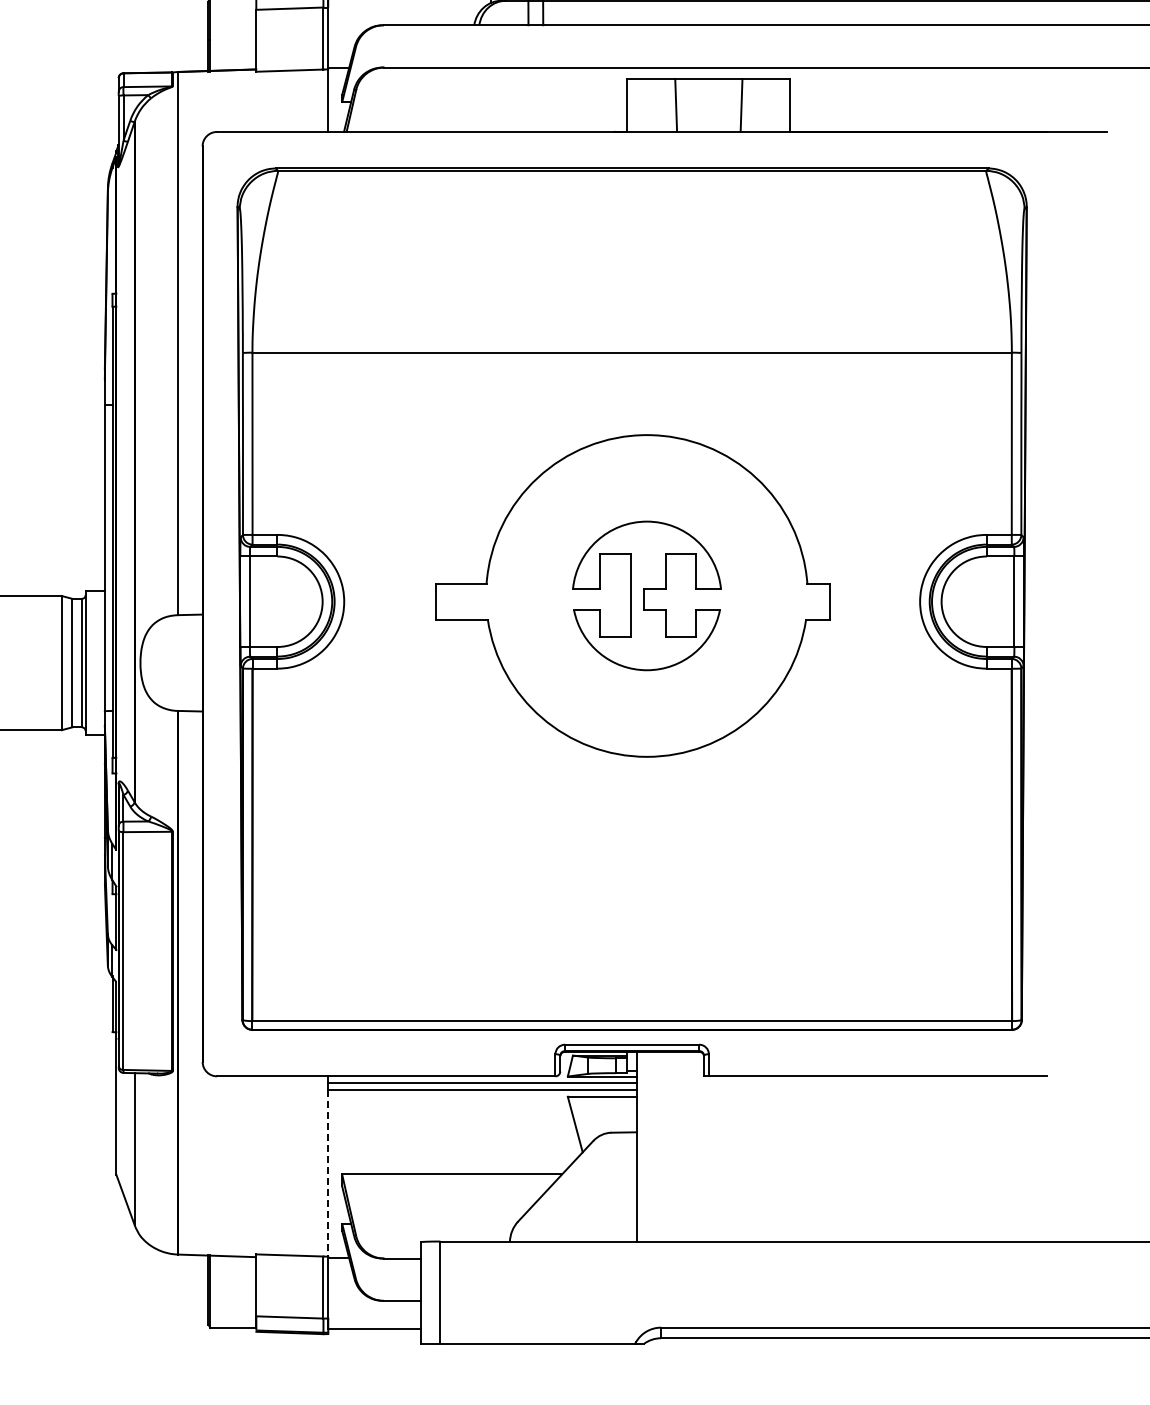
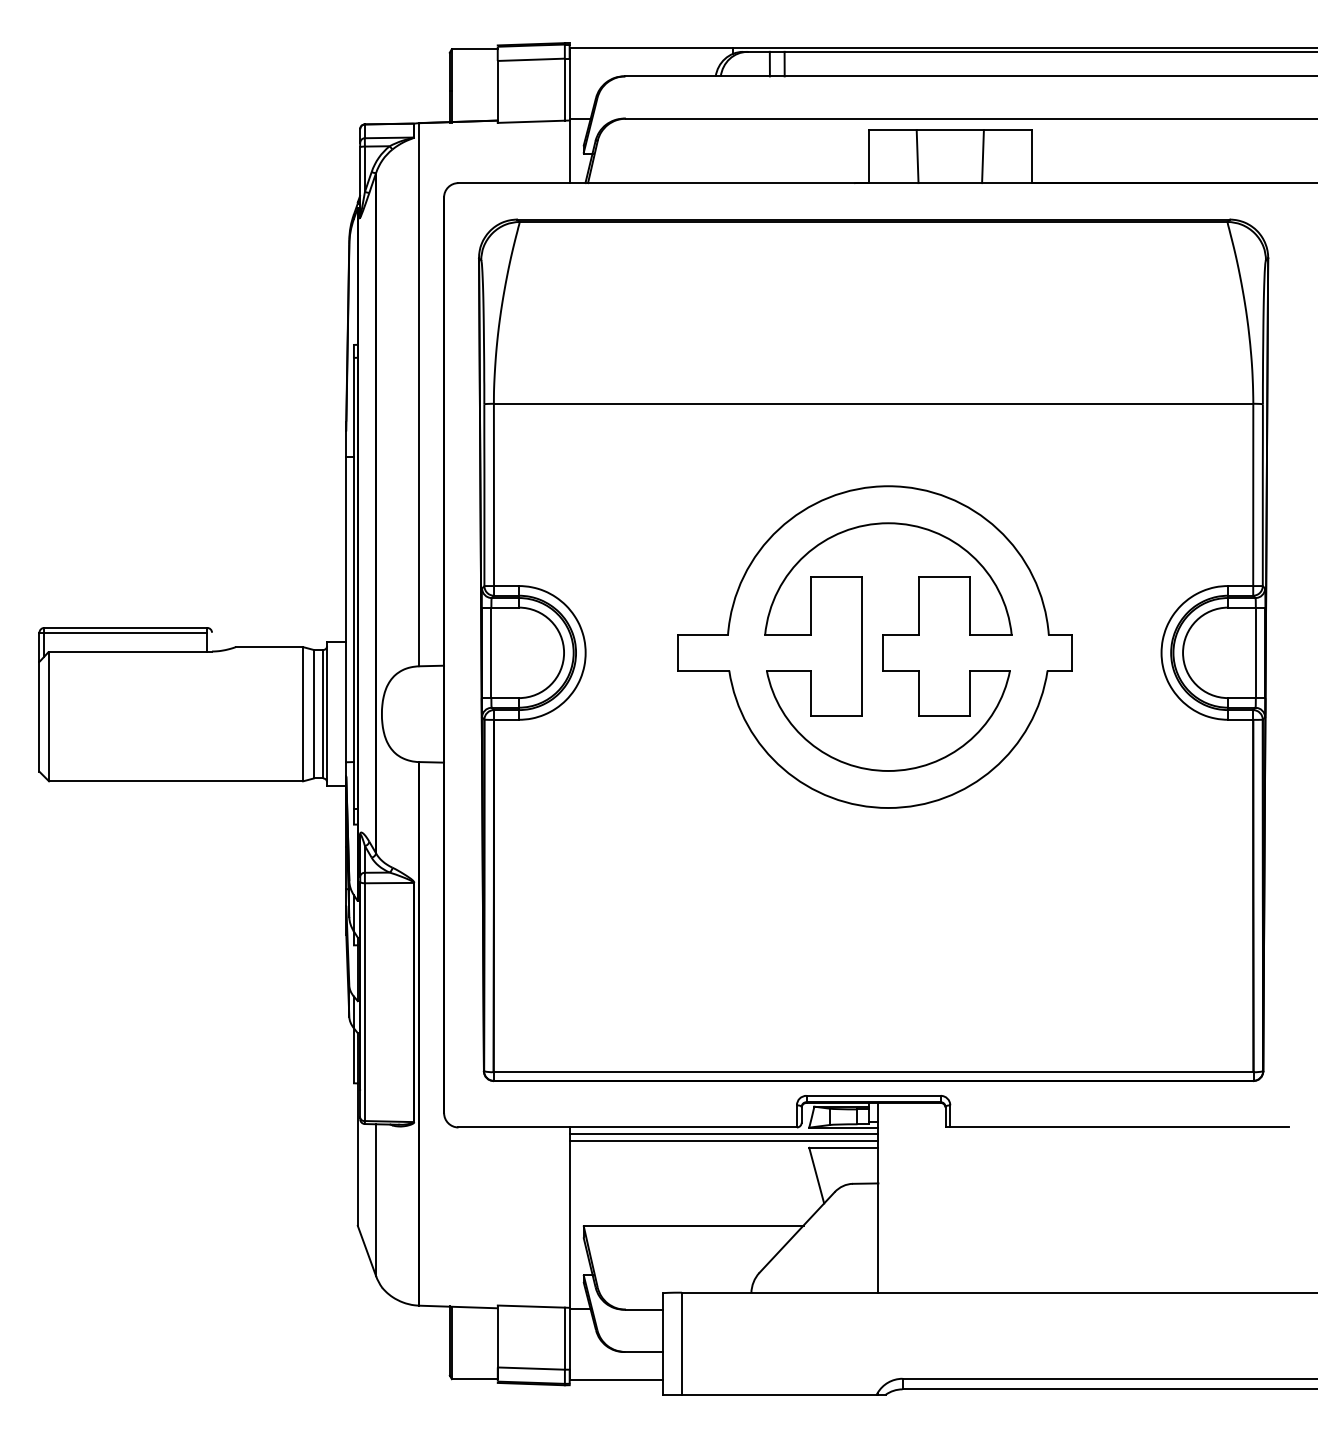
part: (647, 595) -> (888, 646), size x1.67
line: (328, 1173) -> (569, 1224), dashed -> solid

